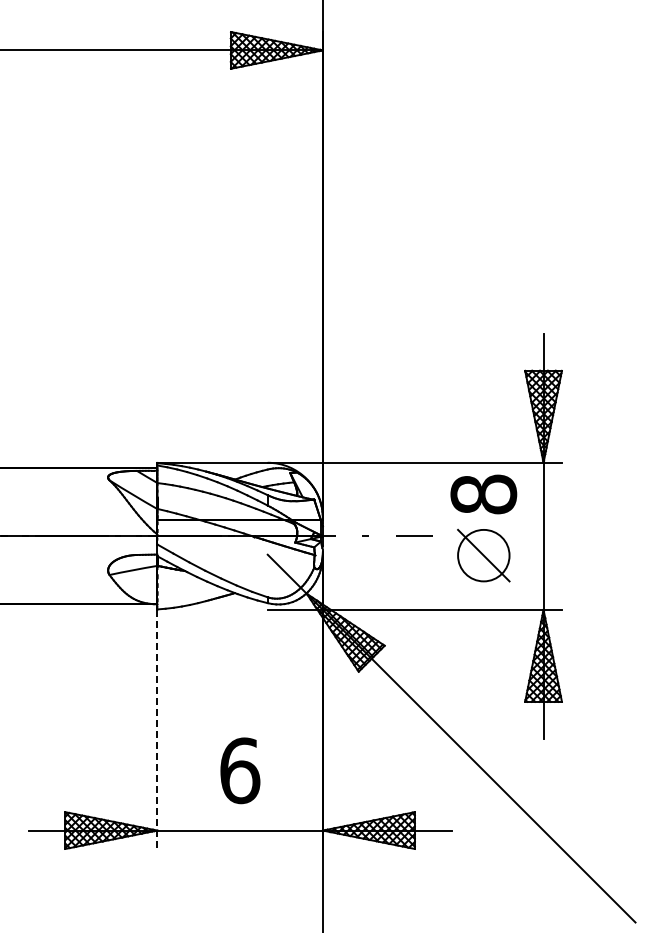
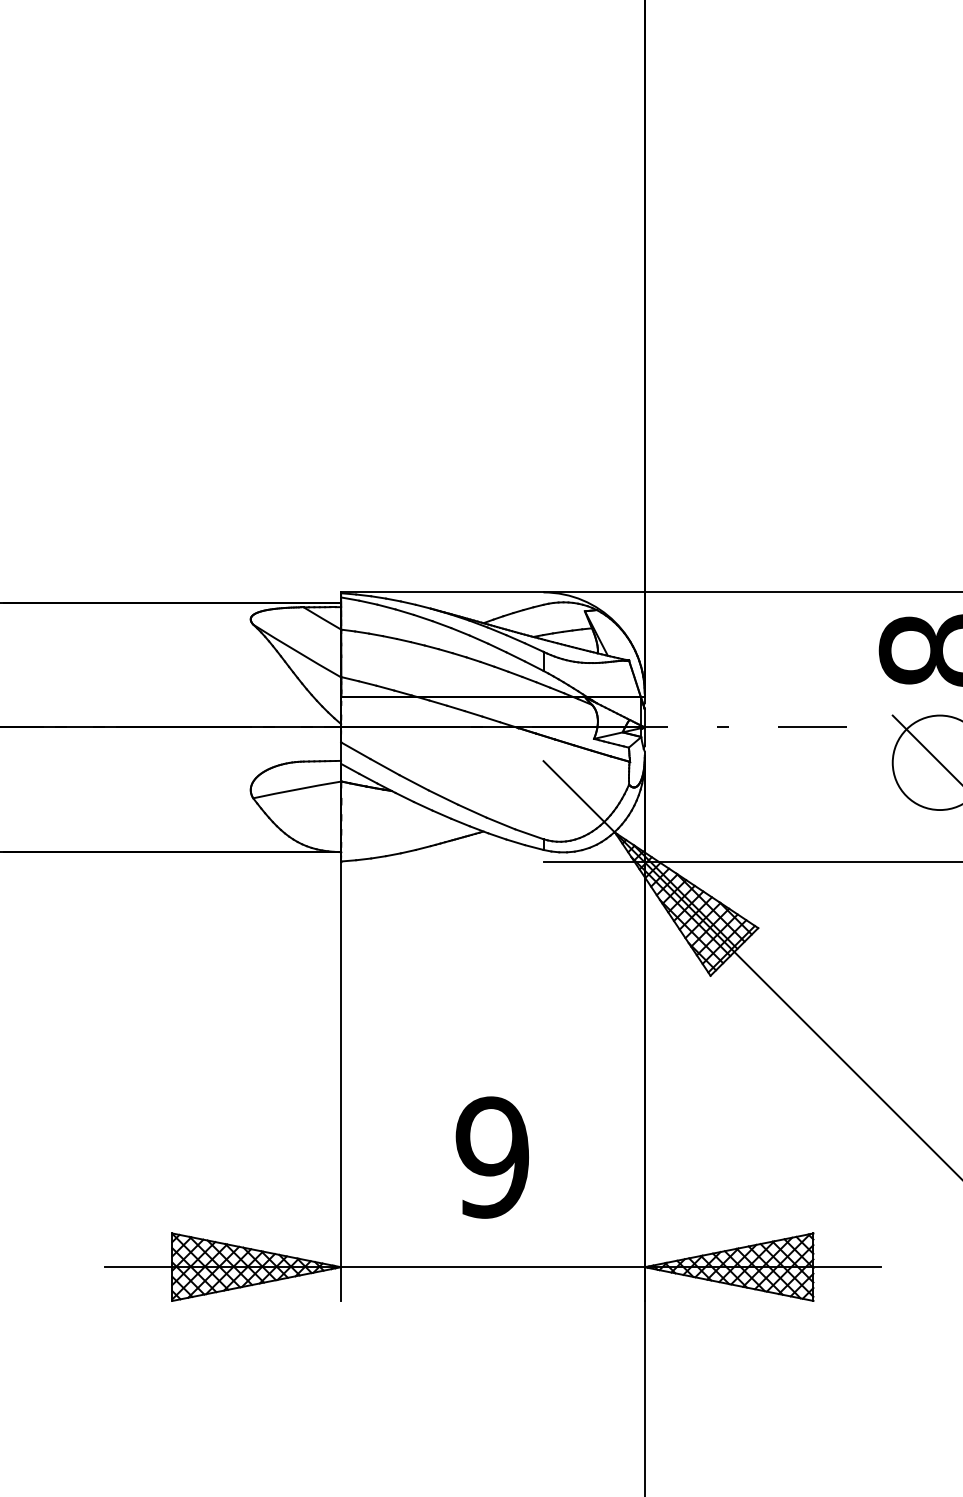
line: (157, 729) -> (341, 1081), dashed -> solid
text: (239, 770) -> (491, 1156), 6 -> 9

